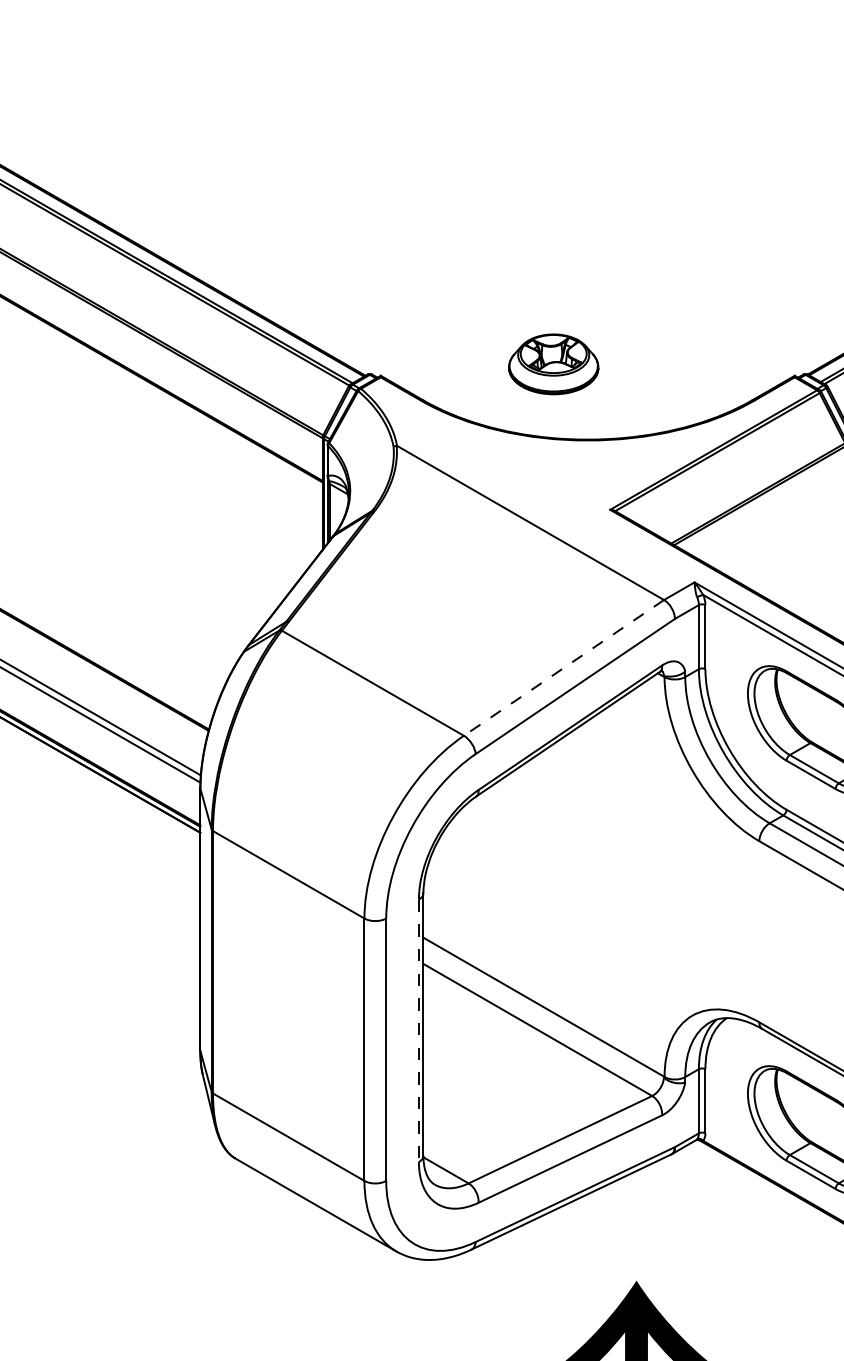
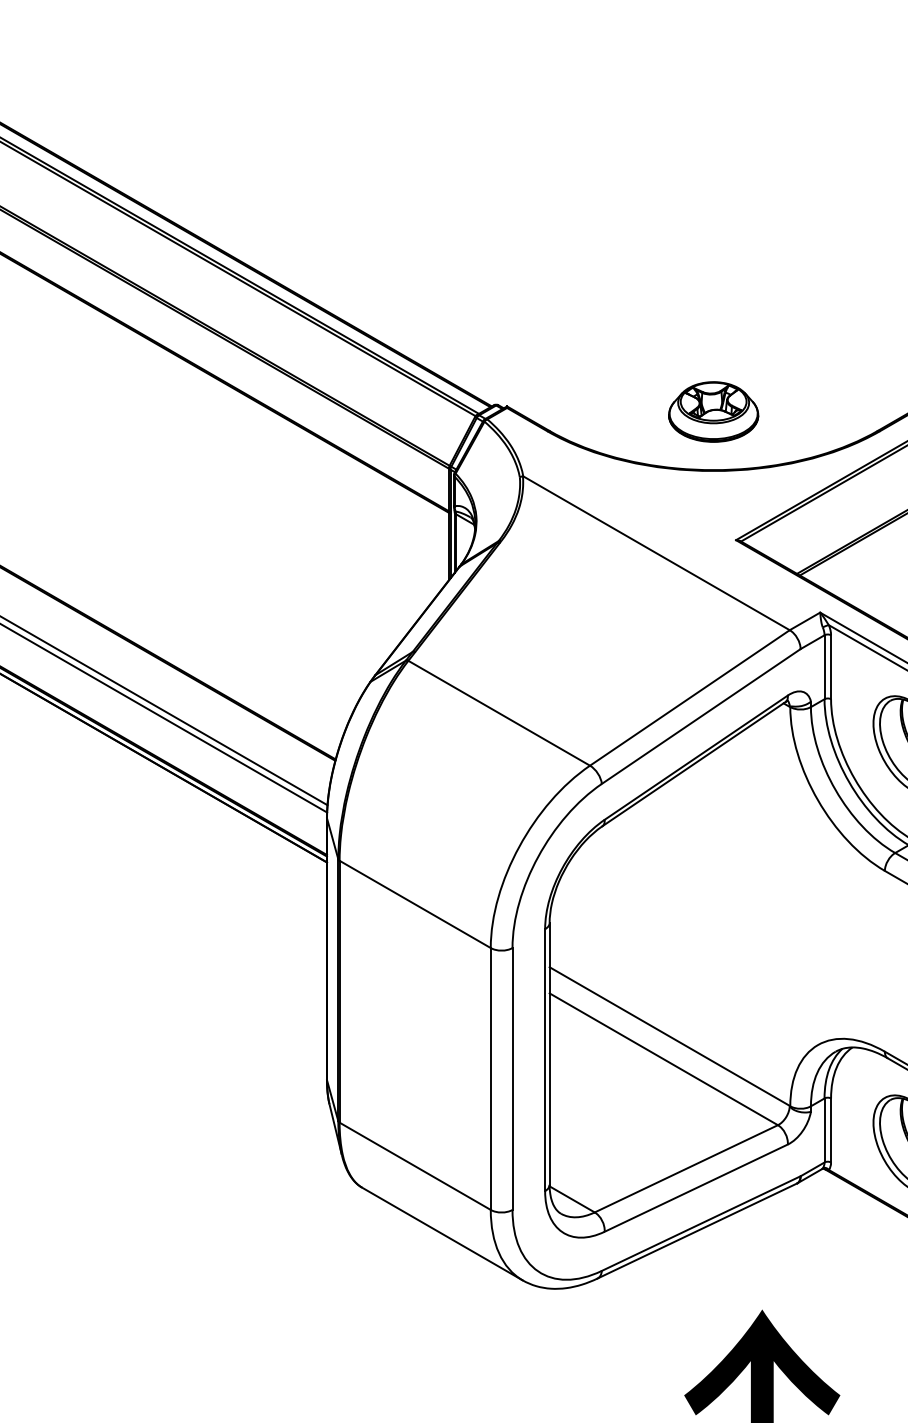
part: (553, 363) -> (713, 411), moved
line: (563, 667) -> (689, 697), dashed -> solid
line: (419, 1031) -> (545, 1060), dashed -> solid

